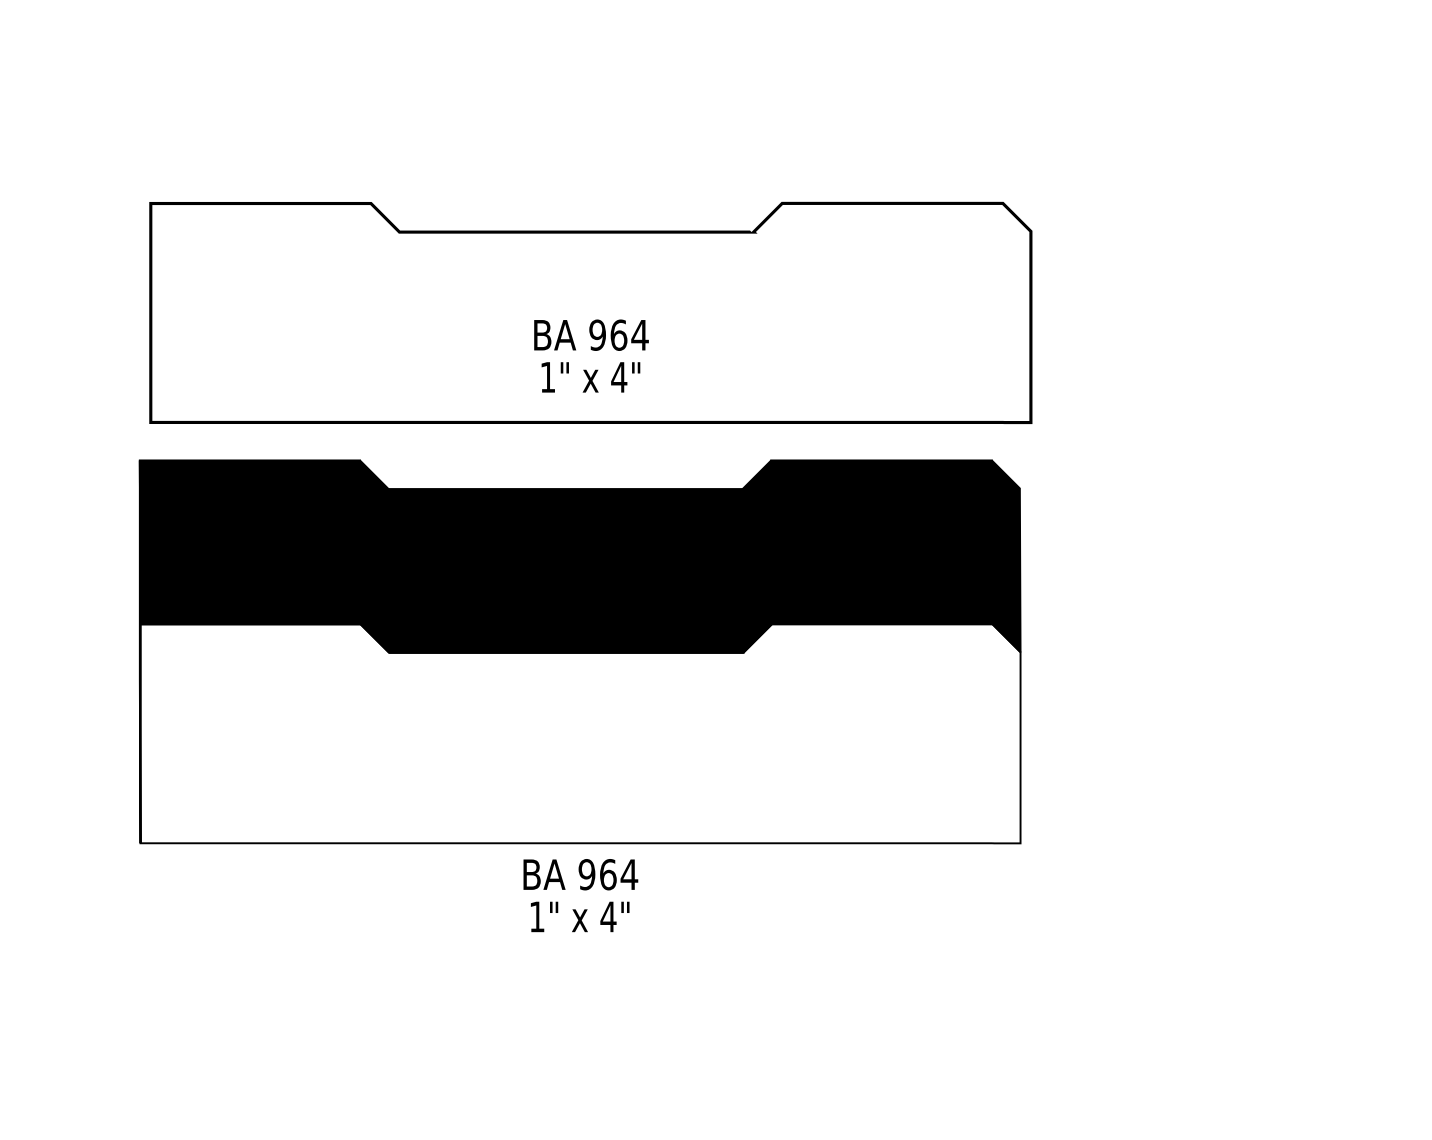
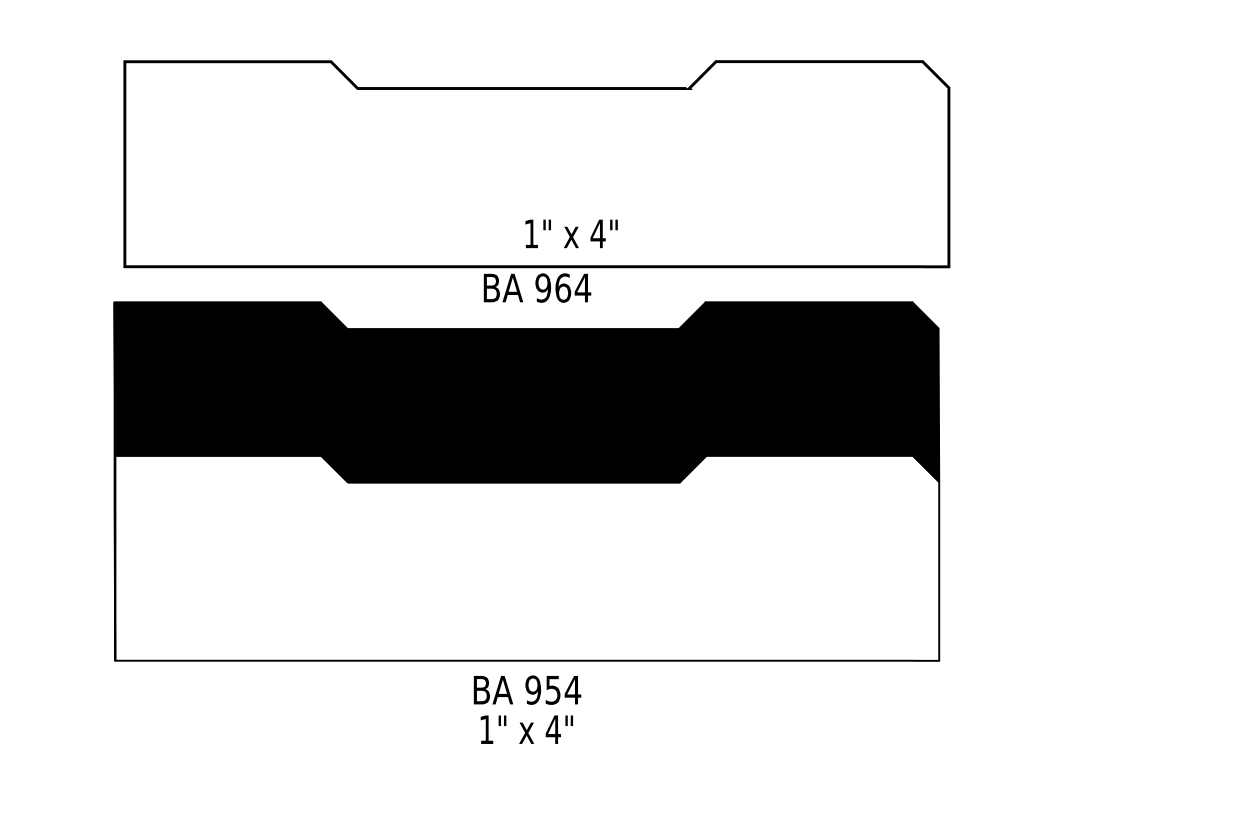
text: (591, 334) -> (537, 287), moved
text: (590, 377) -> (571, 234), moved
text: (608, 874) -> (553, 689), 964 -> 954

